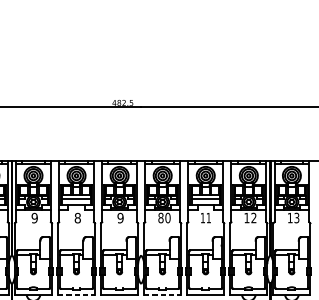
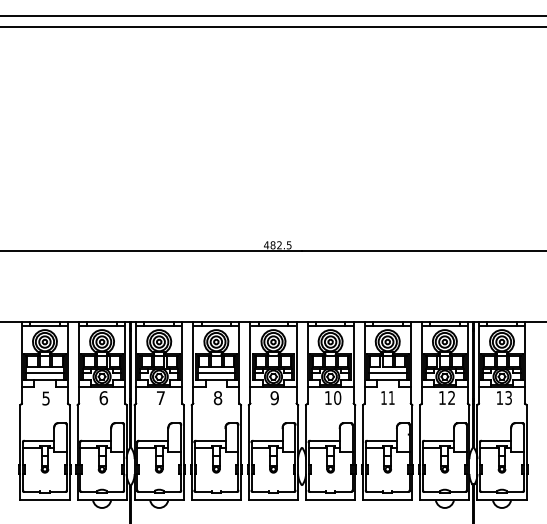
text: (34, 218) -> (160, 398), 9 -> 7
text: (160, 218) -> (327, 398), 80 -> 10
line: (76, 295) -> (216, 500), dashed -> solid
line: (162, 295) -> (330, 500), dashed -> solid

